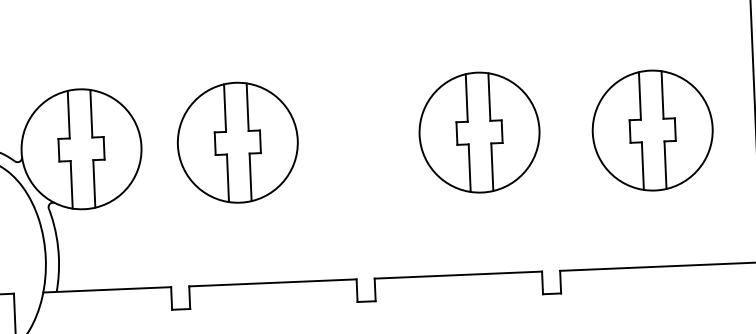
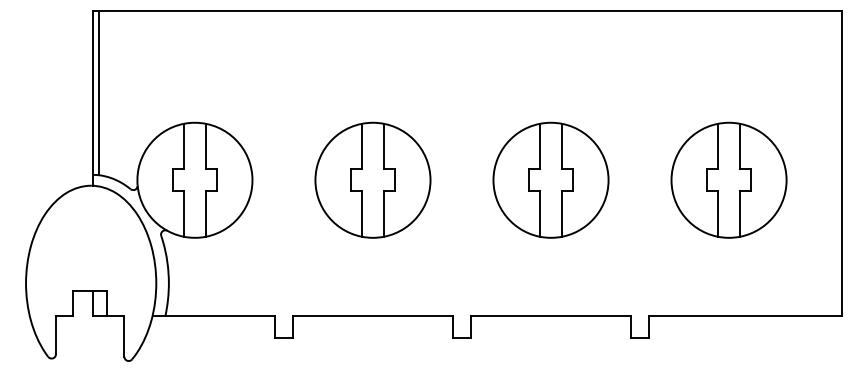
part: (652, 129) -> (728, 179), moved
part: (478, 131) -> (550, 179), moved
part: (237, 141) -> (372, 179), moved

